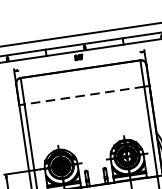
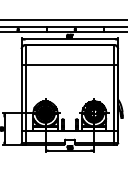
line: (78, 61) -> (69, 39), added
line: (83, 95) -> (69, 64), dashed -> solid

